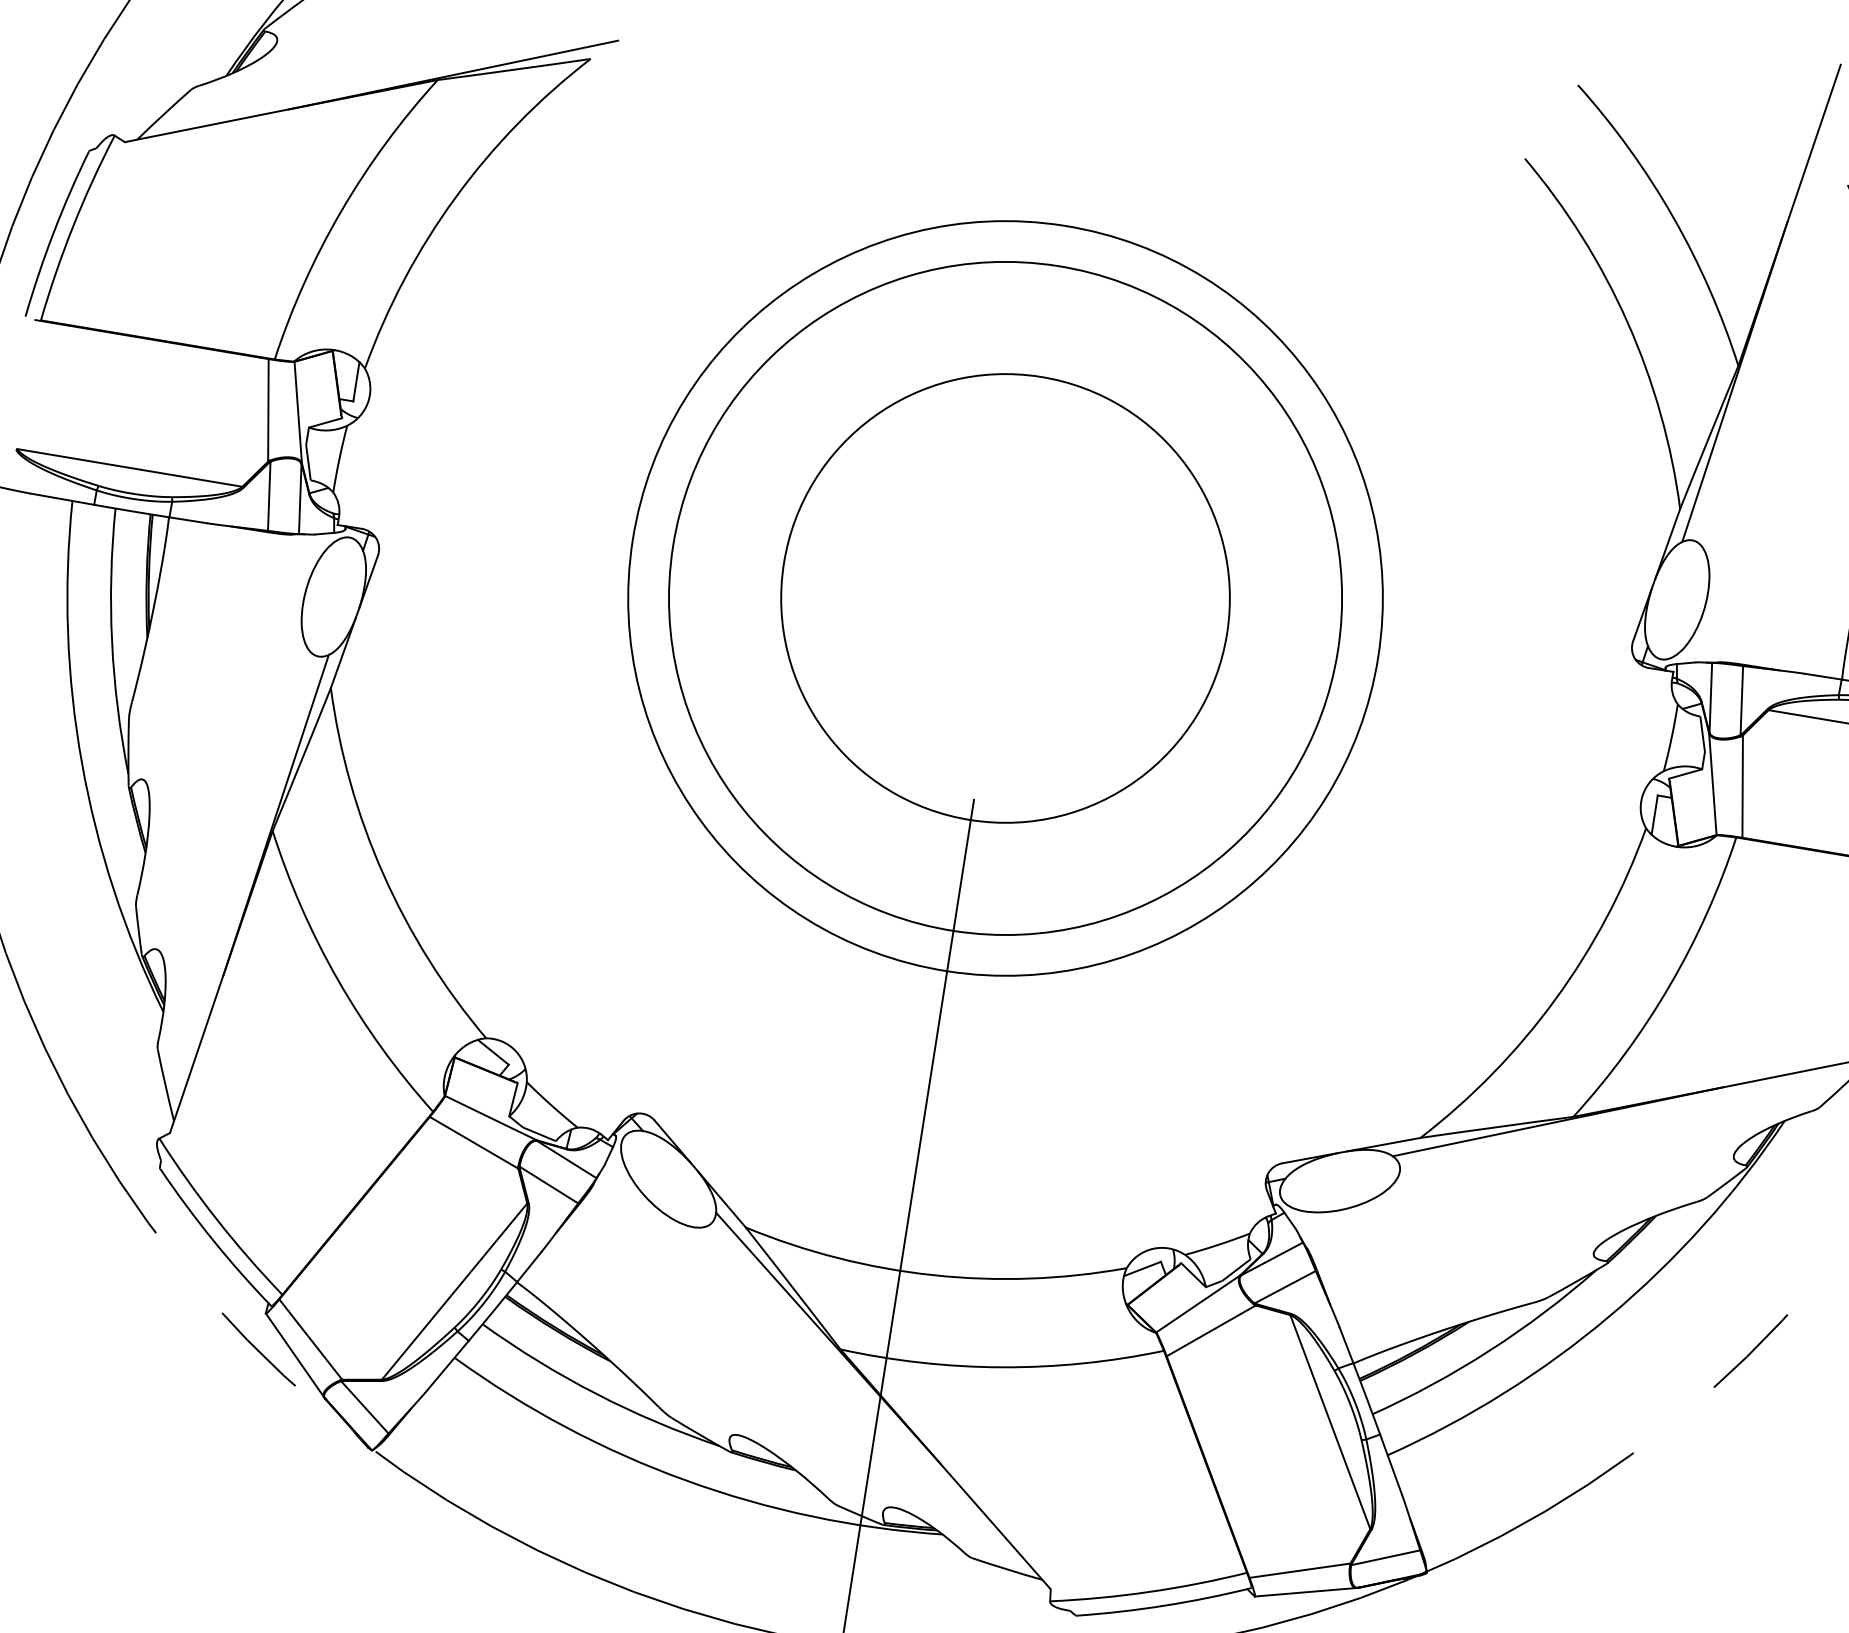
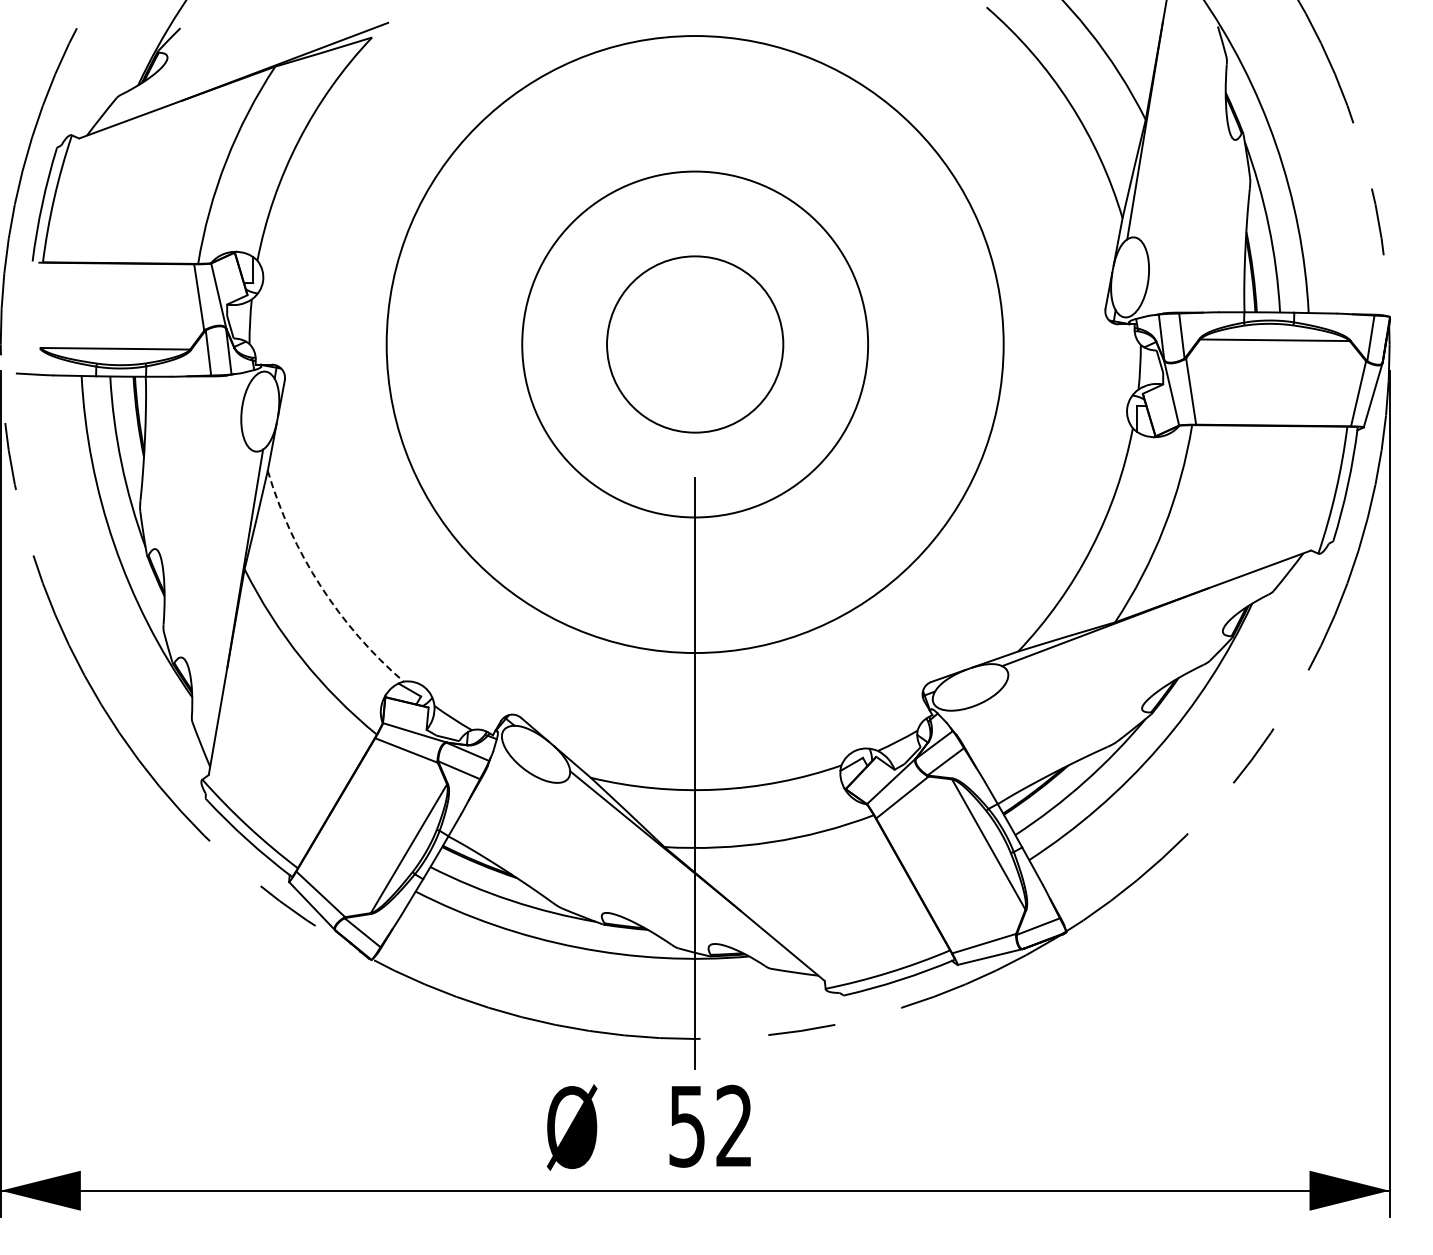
circle: (1004, 598) -> (694, 344), size x1.4
circle: (1006, 598) -> (695, 344), size x0.6
circle: (1006, 598) -> (695, 344), size x0.7
arc: (383, 875) -> (320, 586), solid -> dashed

